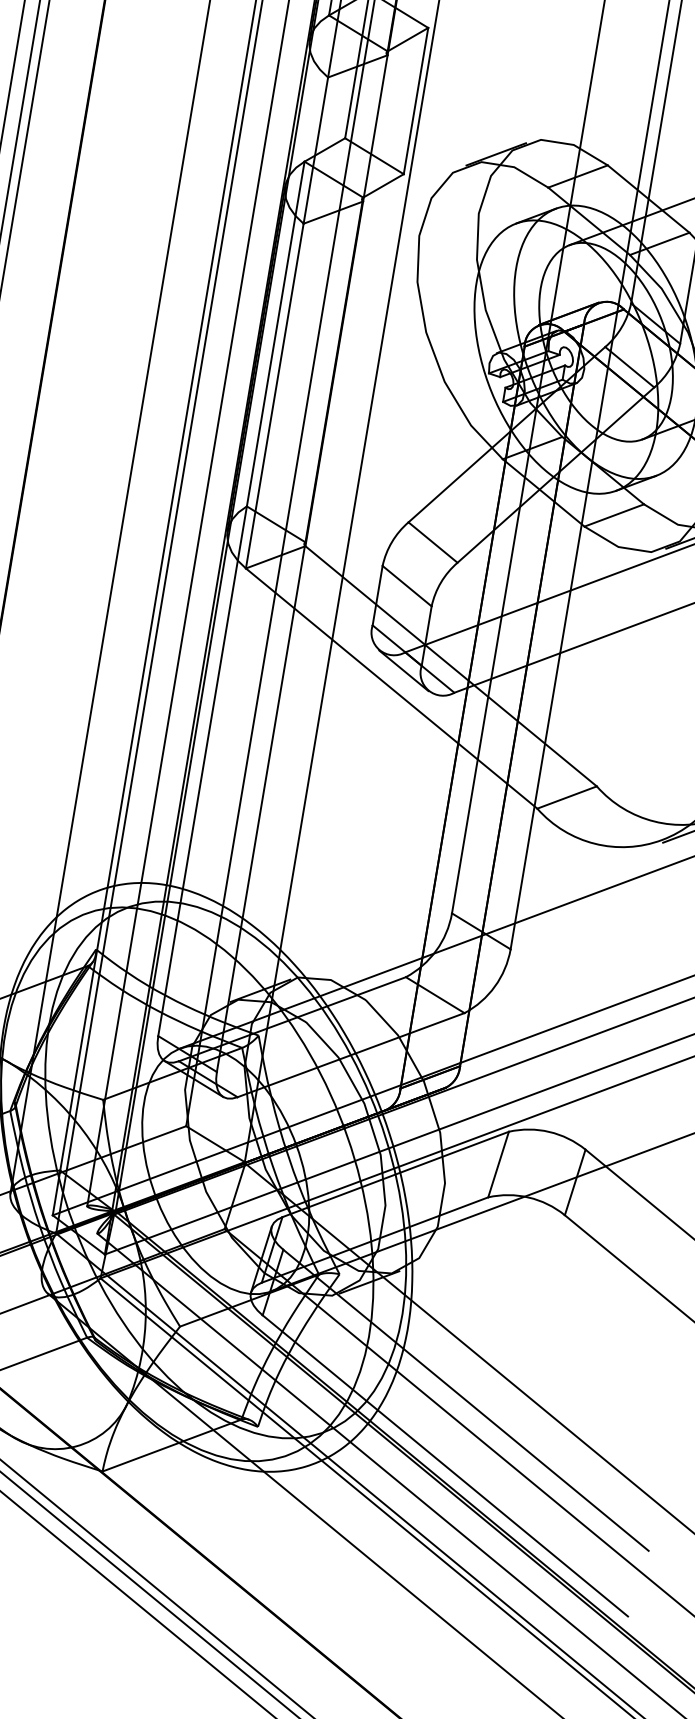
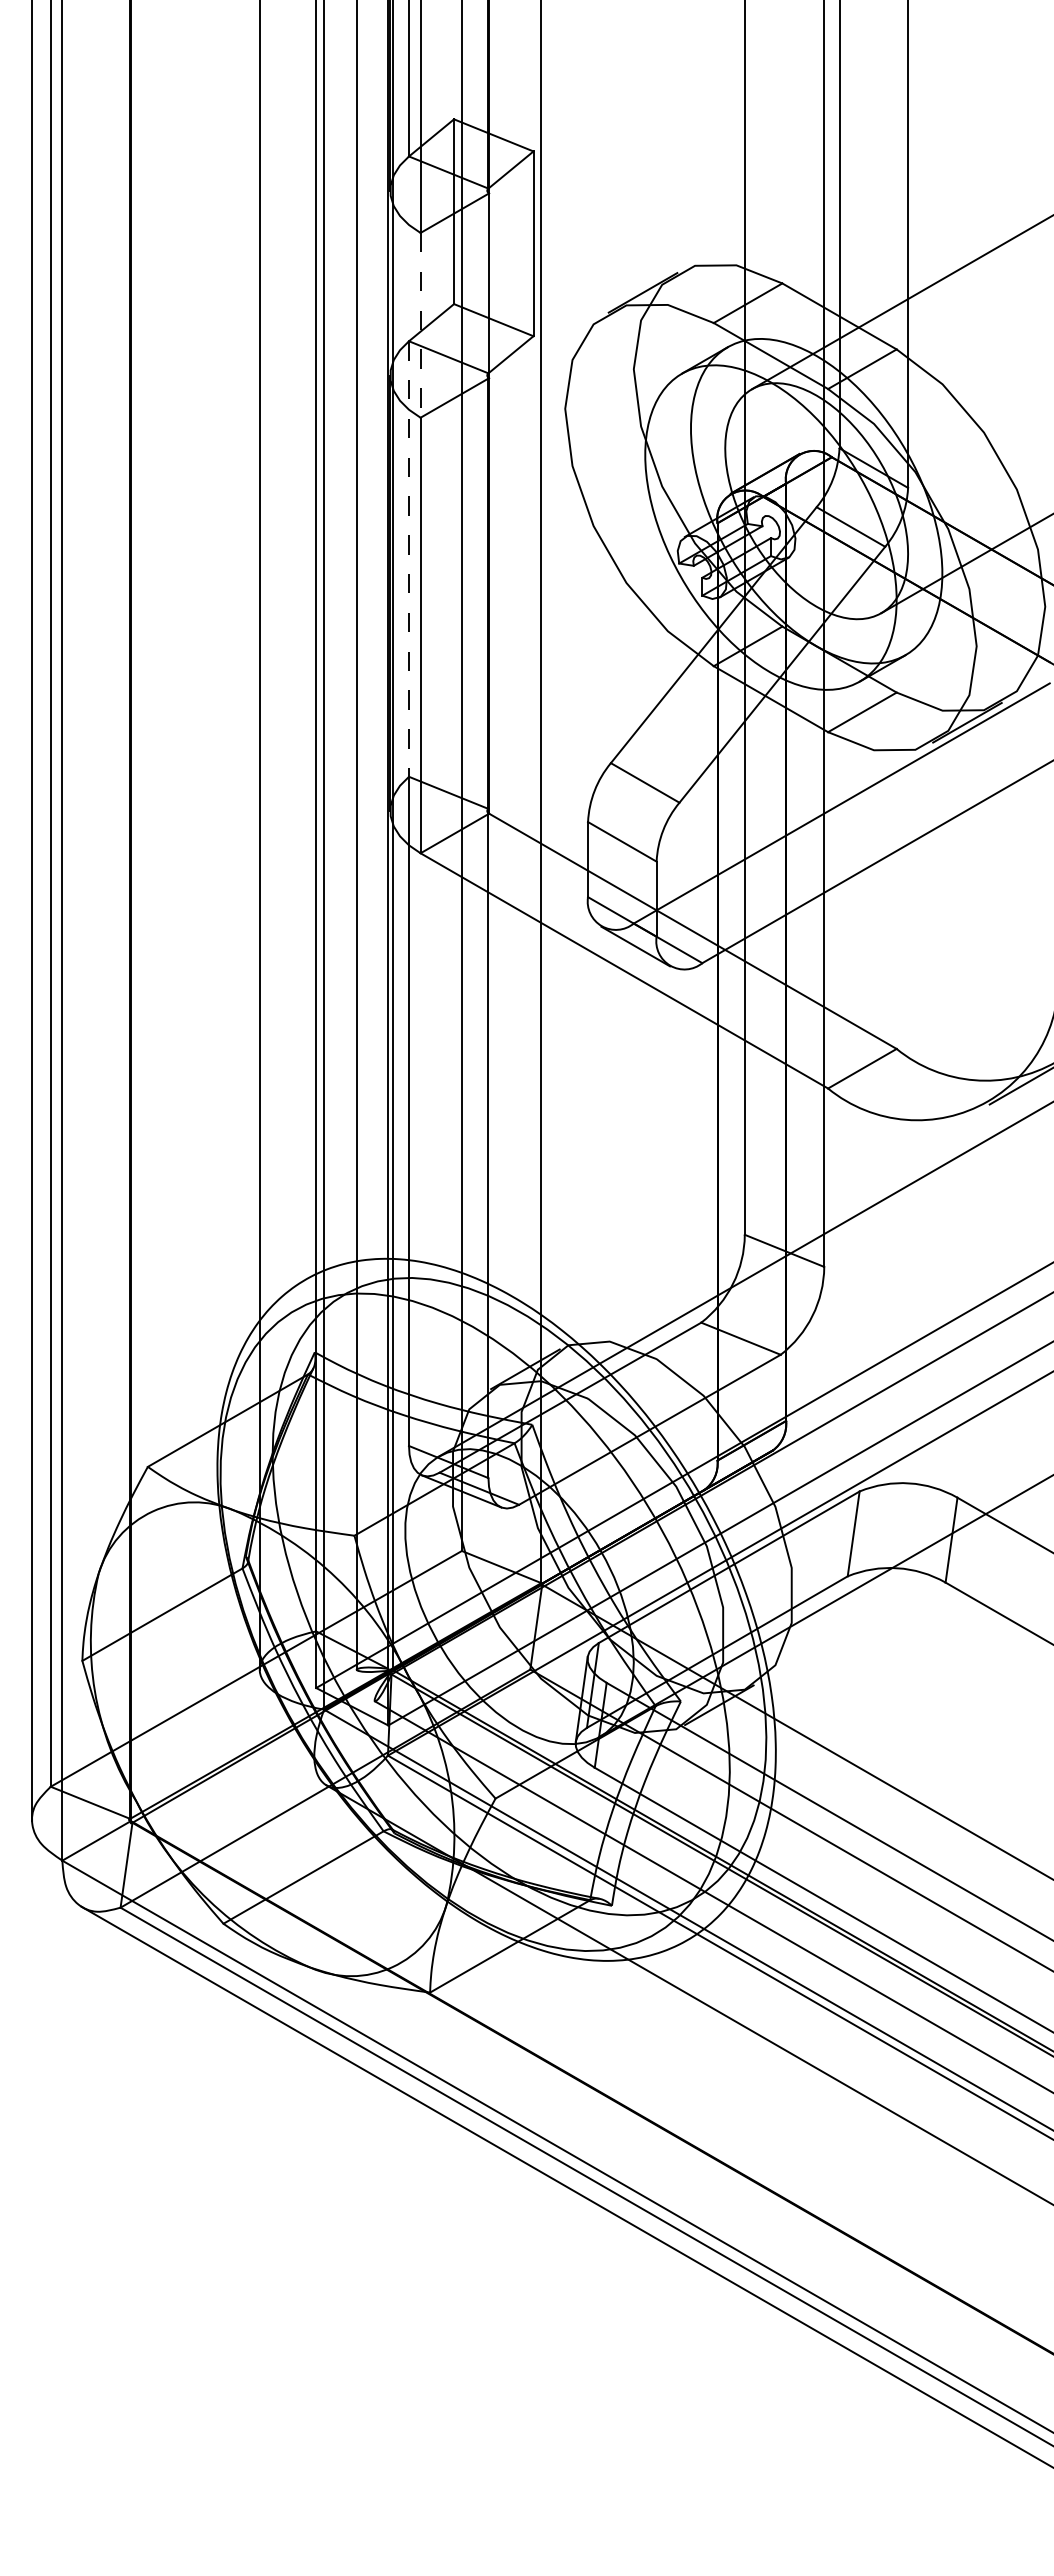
line: (315, 150) -> (420, 325), solid -> dashed
line: (276, 334) -> (409, 559), solid -> dashed

